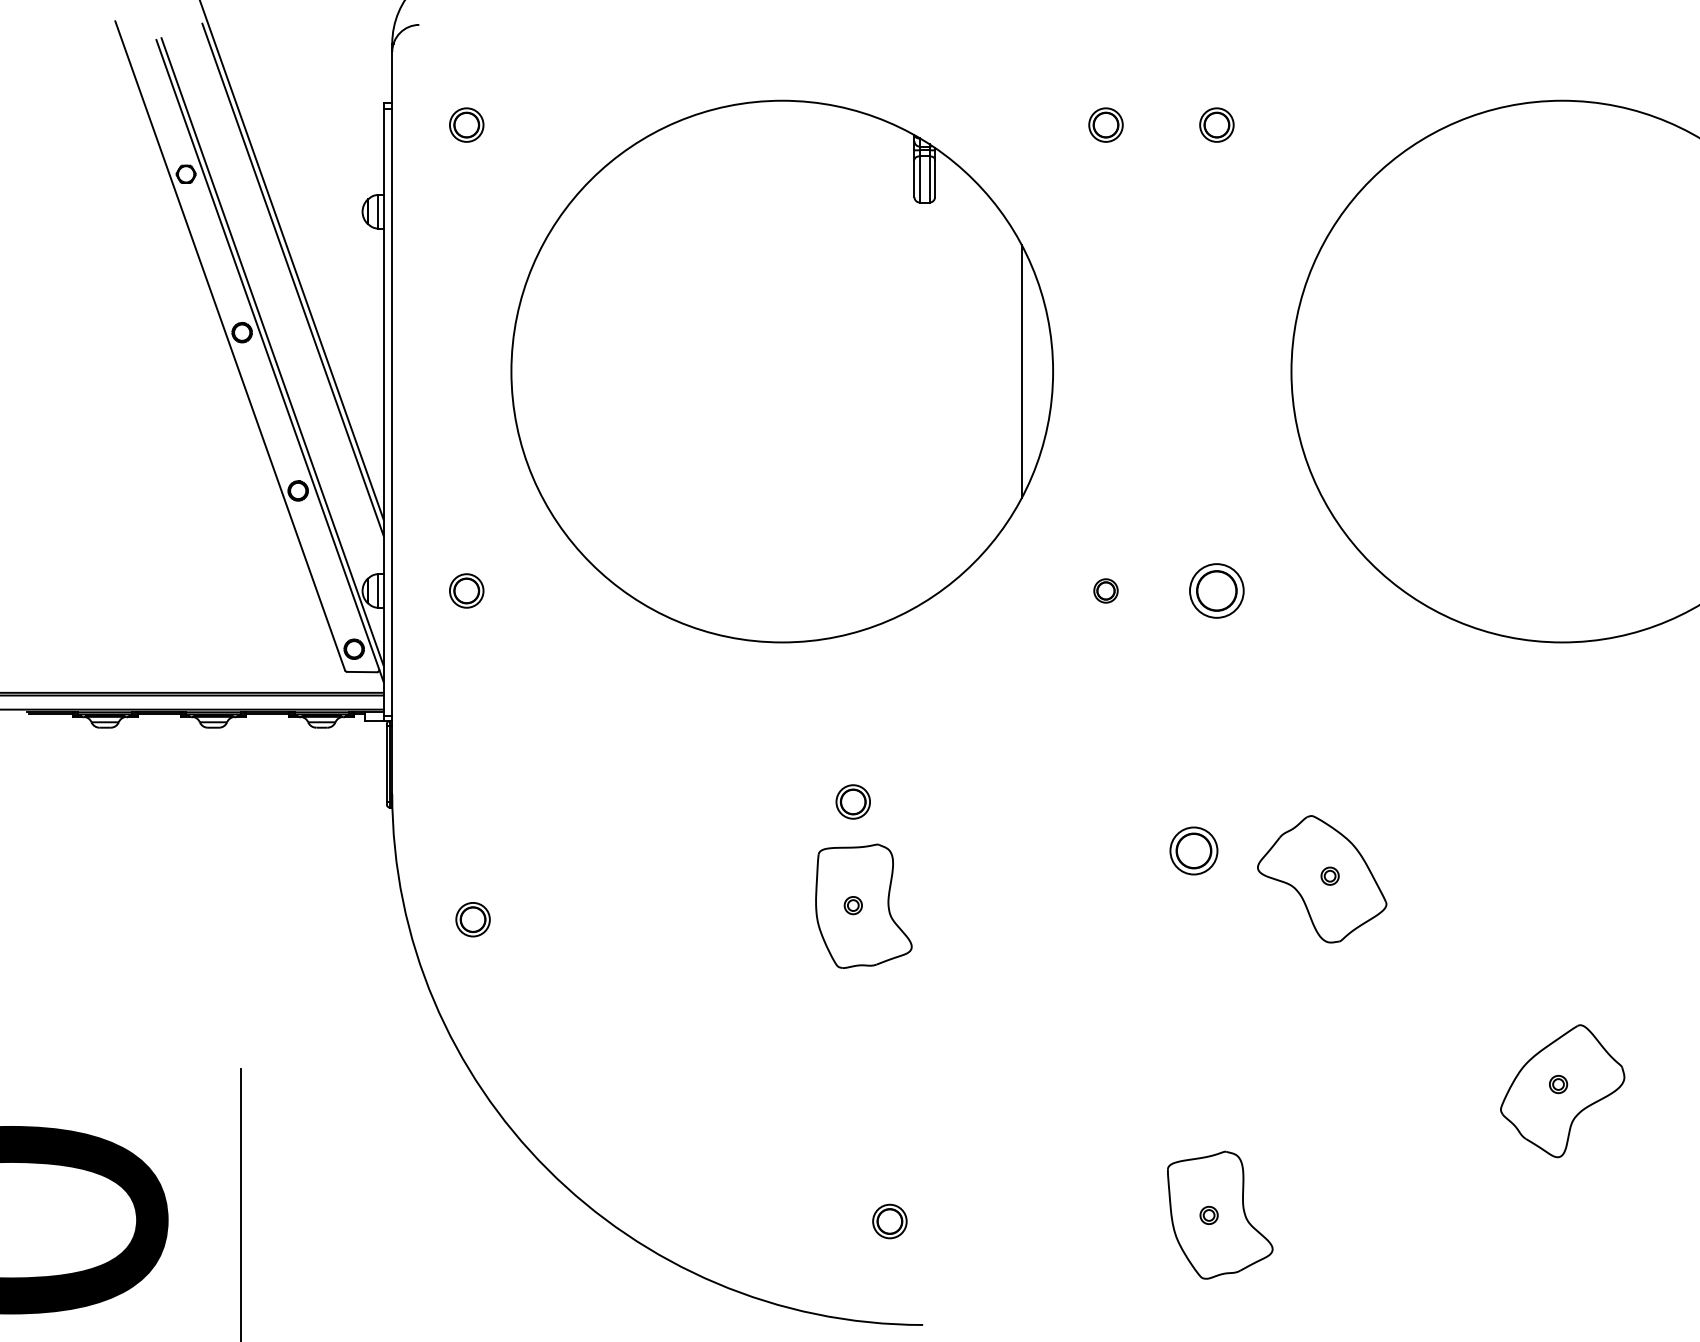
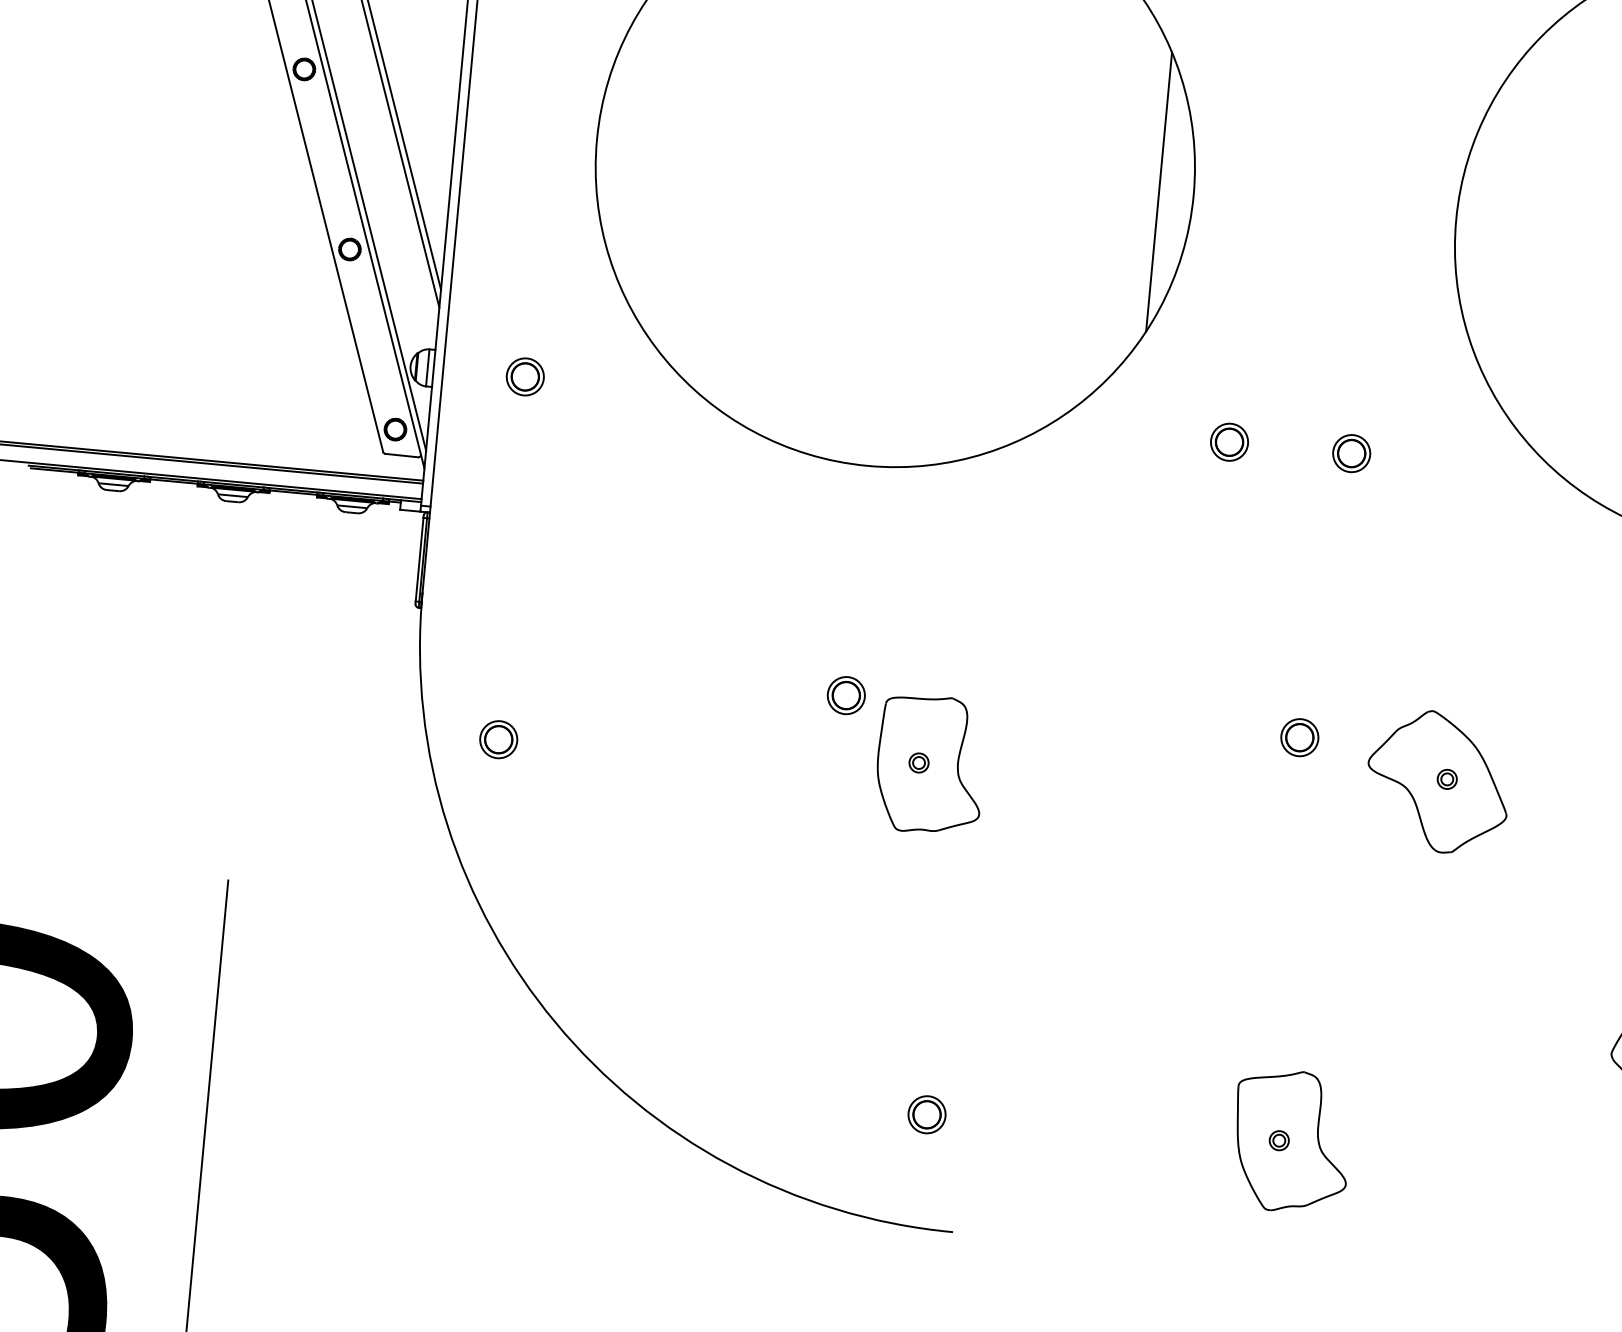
part: (1105, 590) -> (1229, 441), size x1.43
part: (1216, 590) -> (1351, 453), size x0.62
part: (852, 801) -> (845, 694), moved
part: (1193, 850) -> (1299, 737), size x0.71

